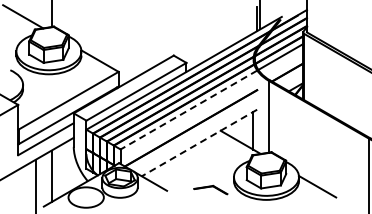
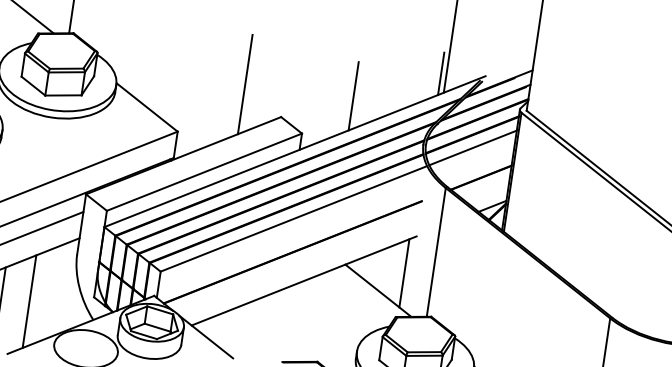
line: (211, 38) -> (353, 96), added
line: (151, 40) -> (245, 83), added
line: (188, 110) -> (293, 219), dashed -> solid
line: (199, 143) -> (304, 281), dashed -> solid

